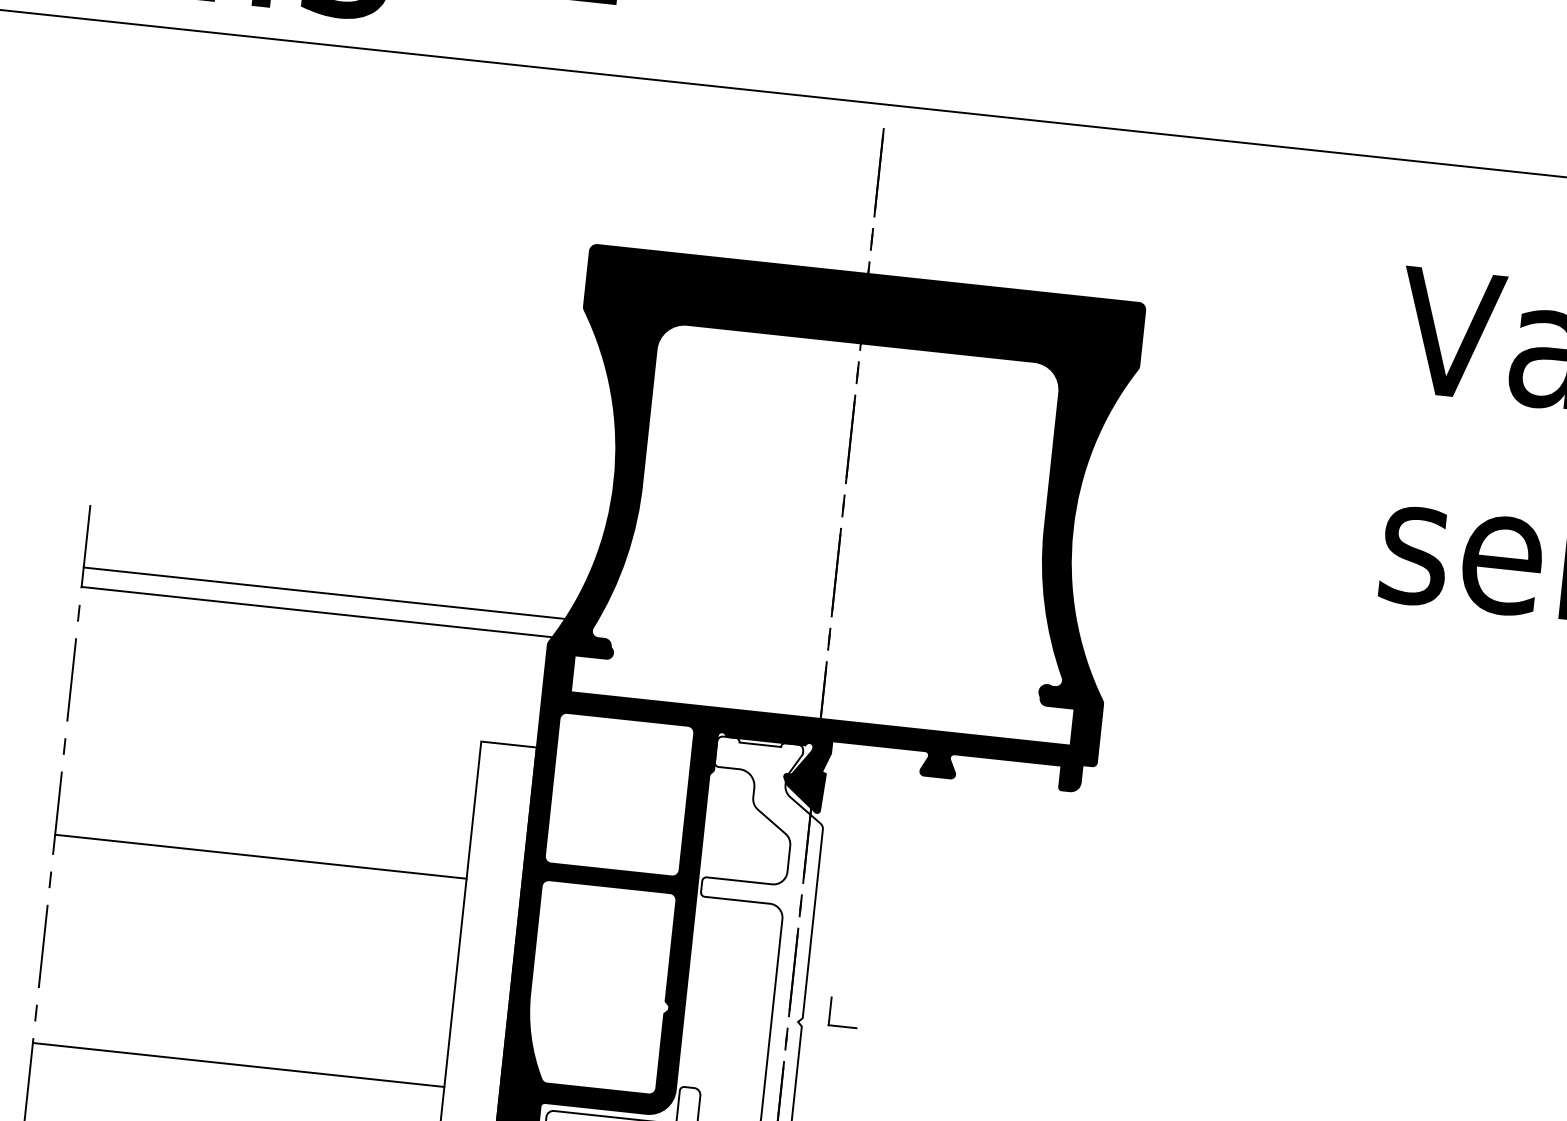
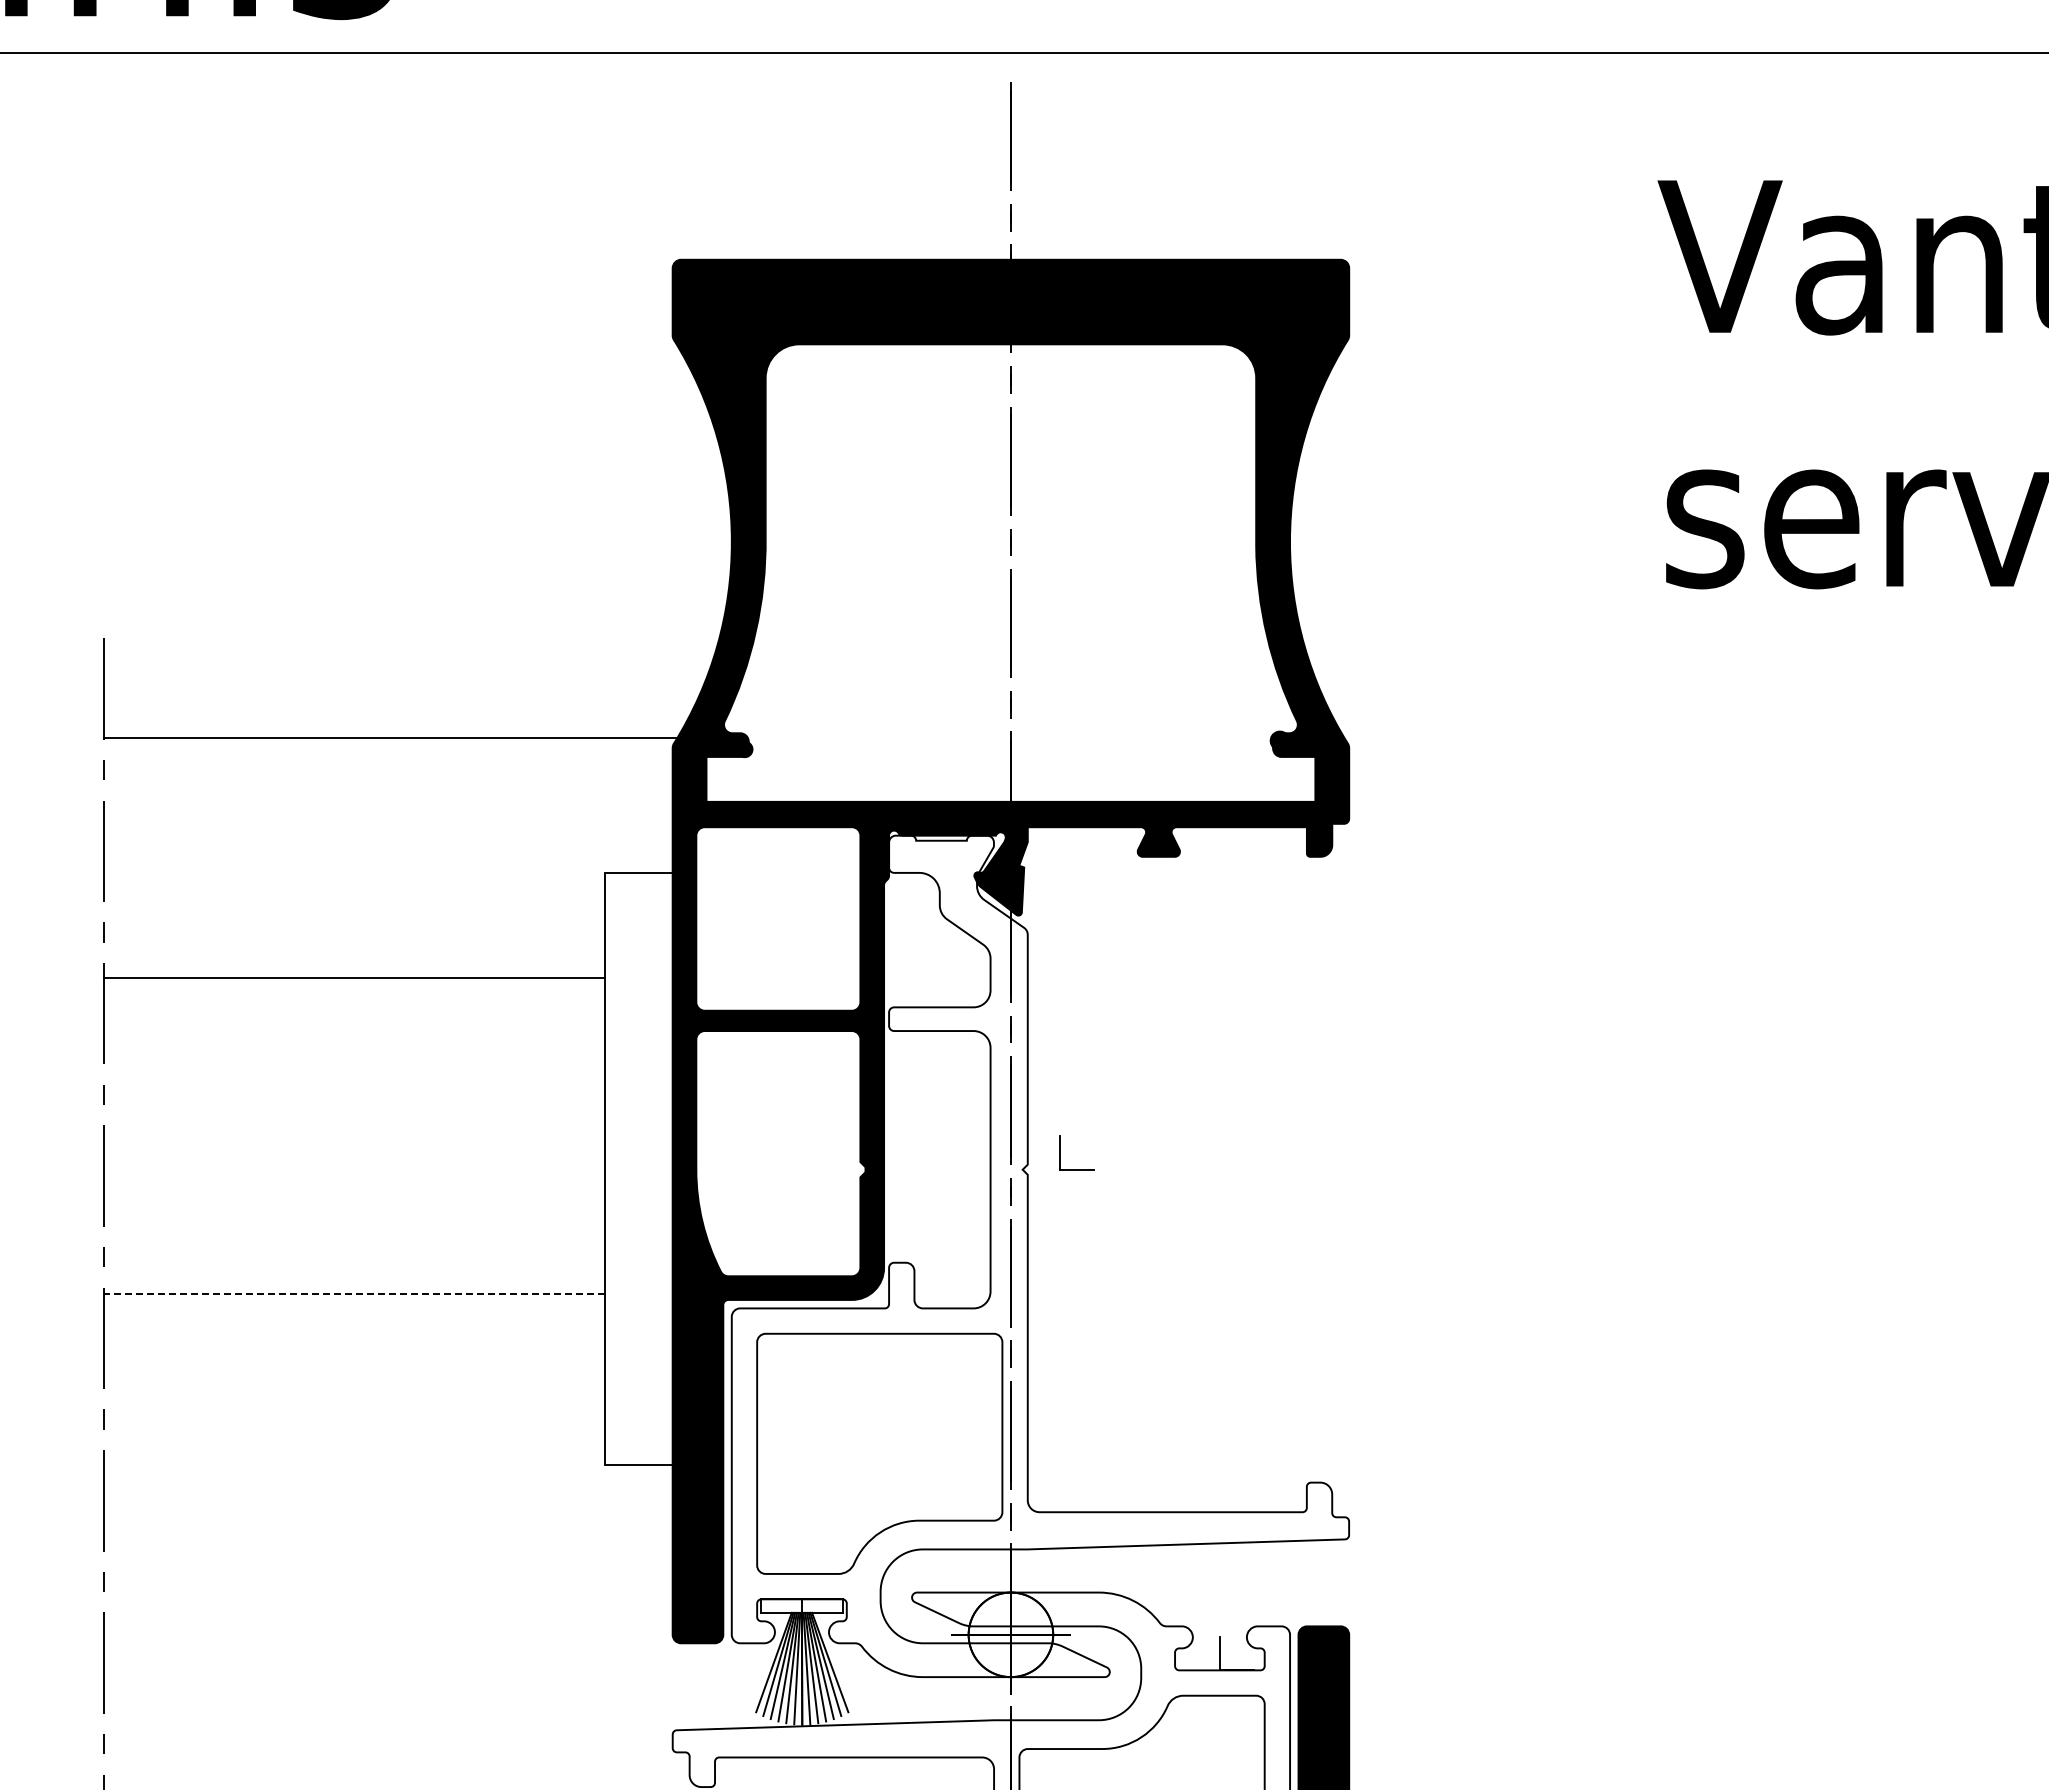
line: (324, 593) -> (396, 714), removed
line: (260, 856) -> (353, 977), moved
line: (238, 1064) -> (354, 1293), solid -> dashed

